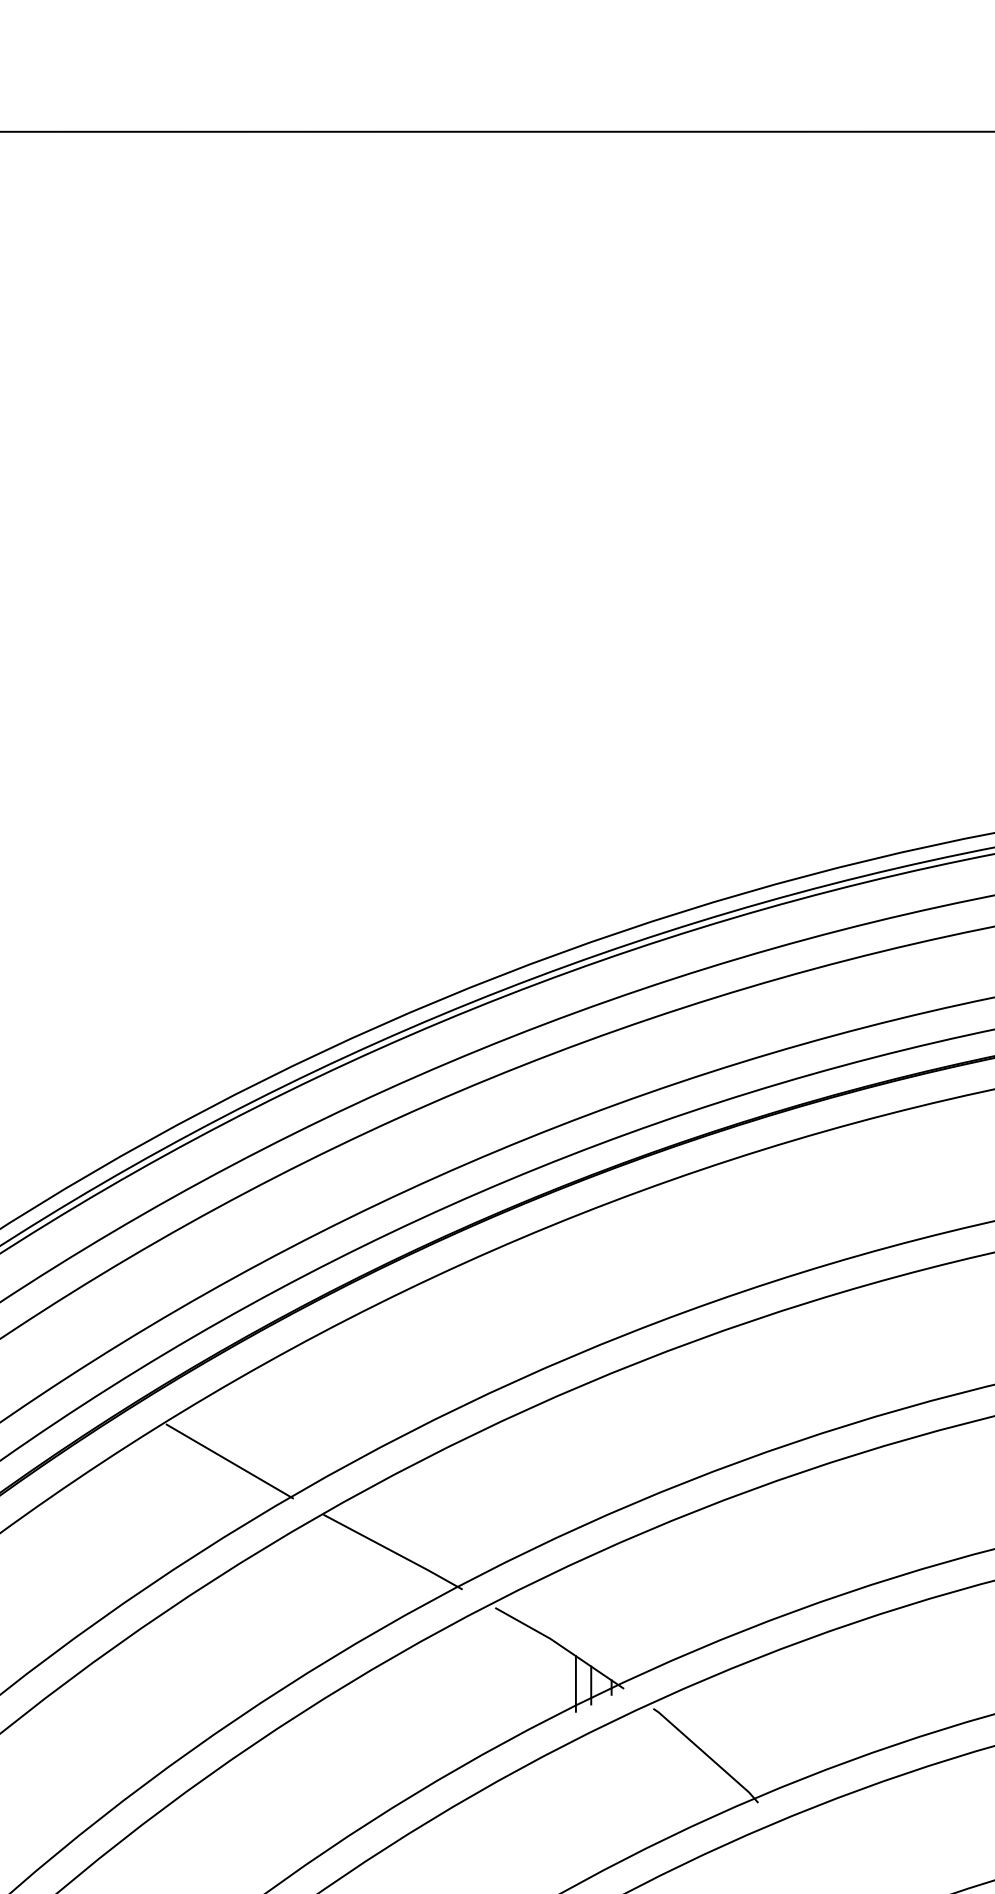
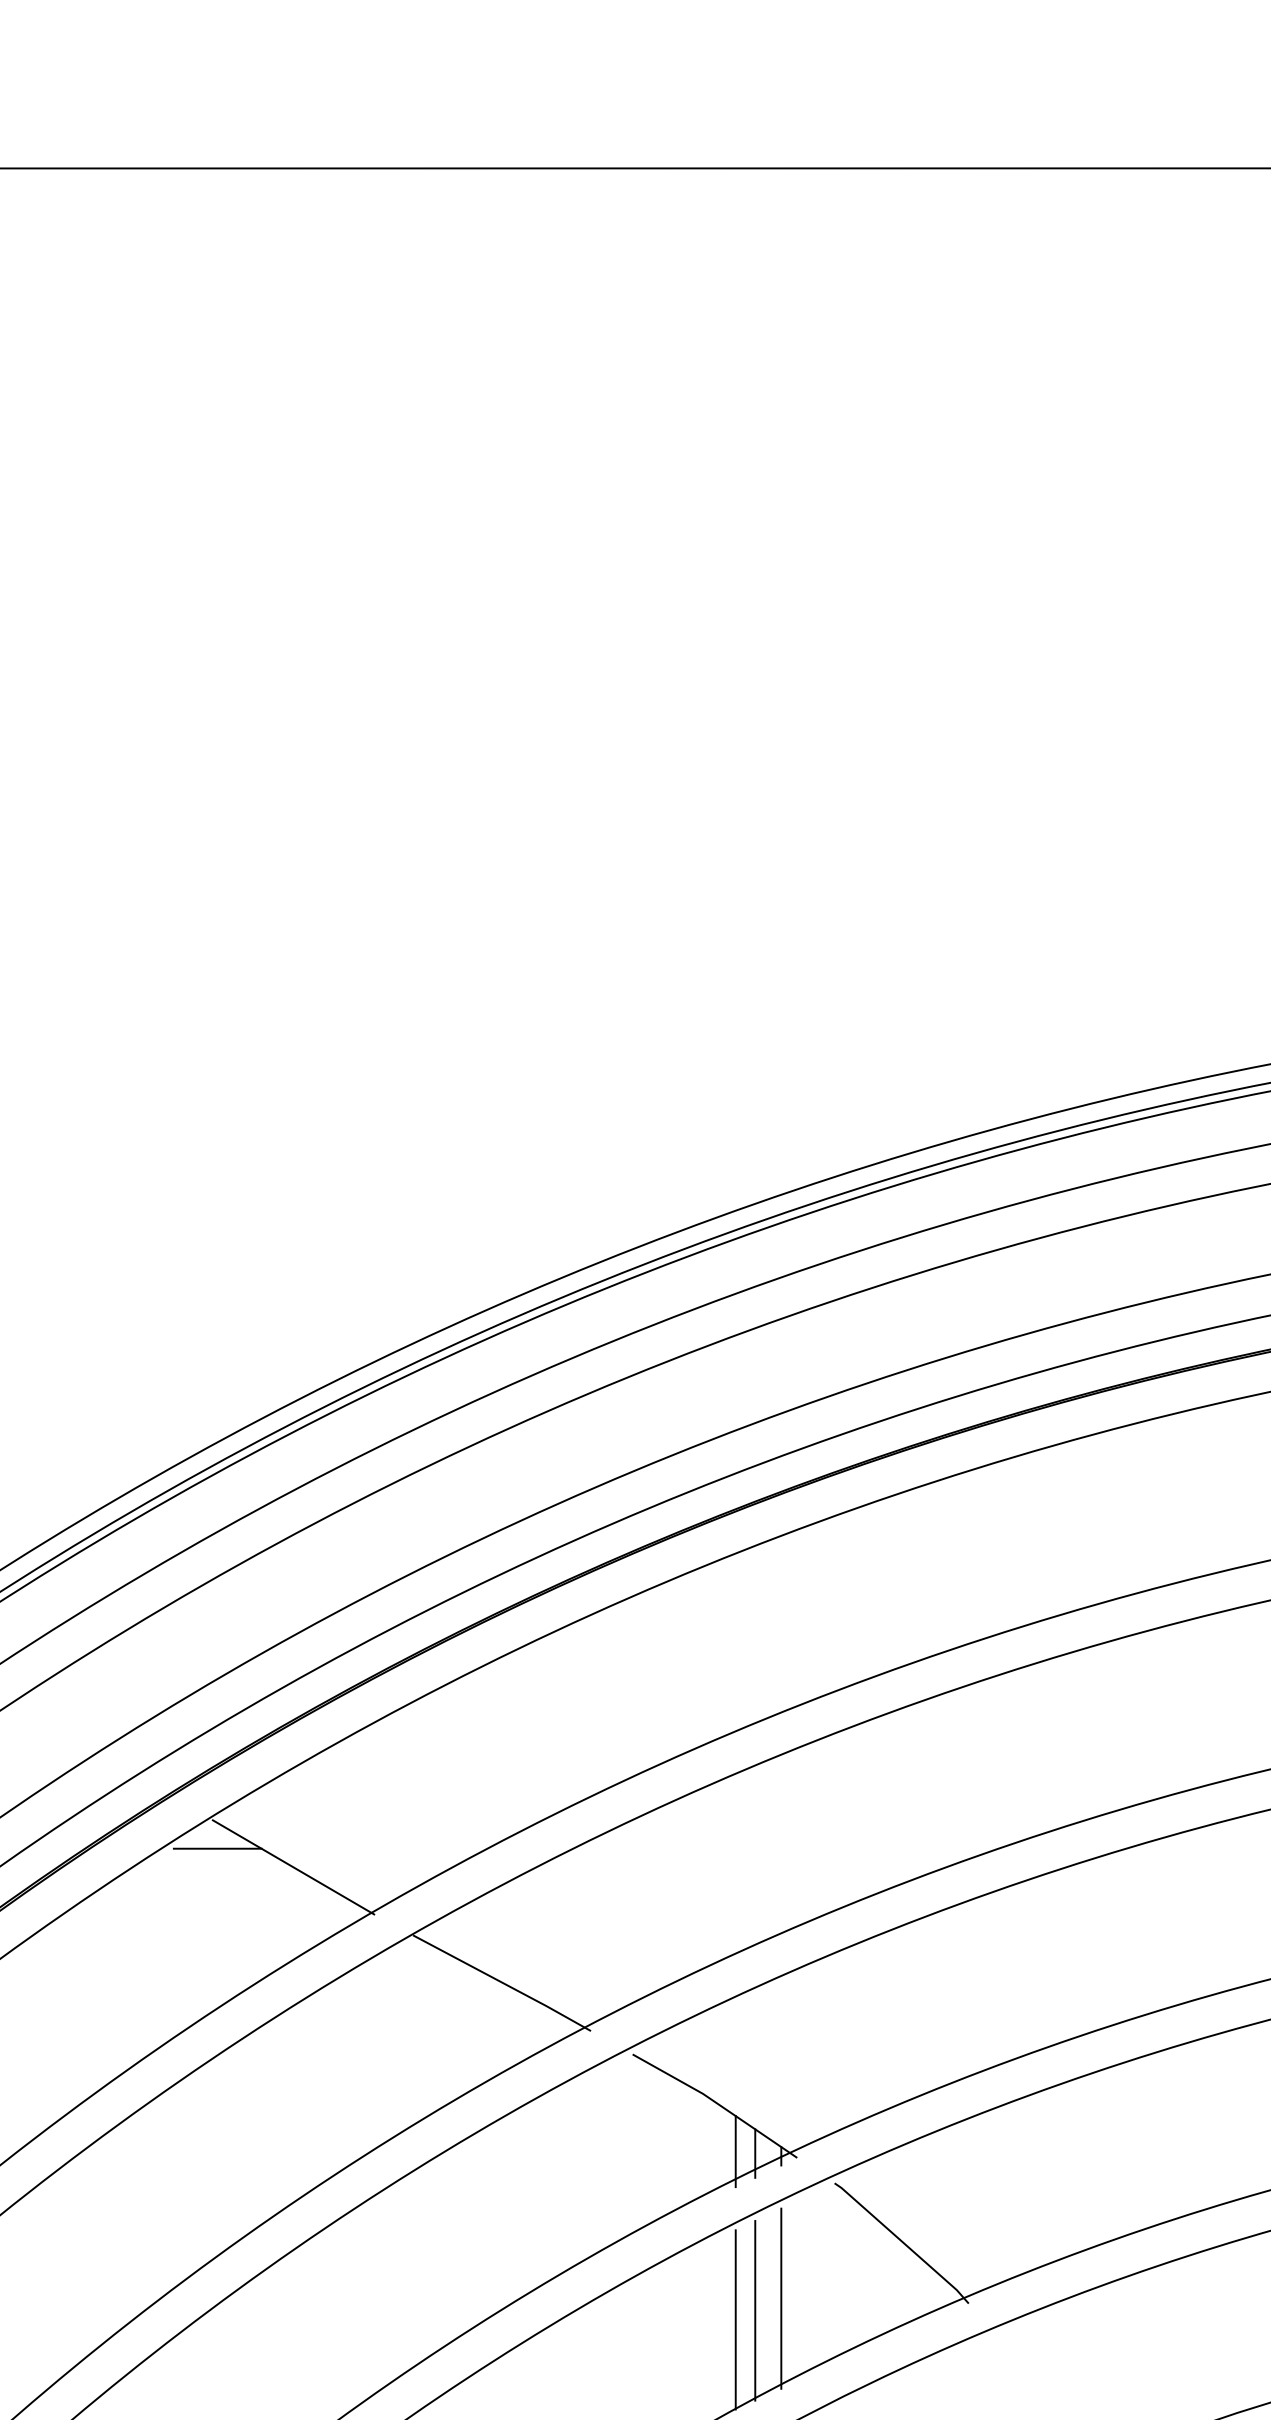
line: (170, 1446) -> (217, 1848), added
line: (611, 1798) -> (781, 2297), added
line: (591, 1808) -> (755, 2310), added
line: (575, 1815) -> (735, 2319), added

